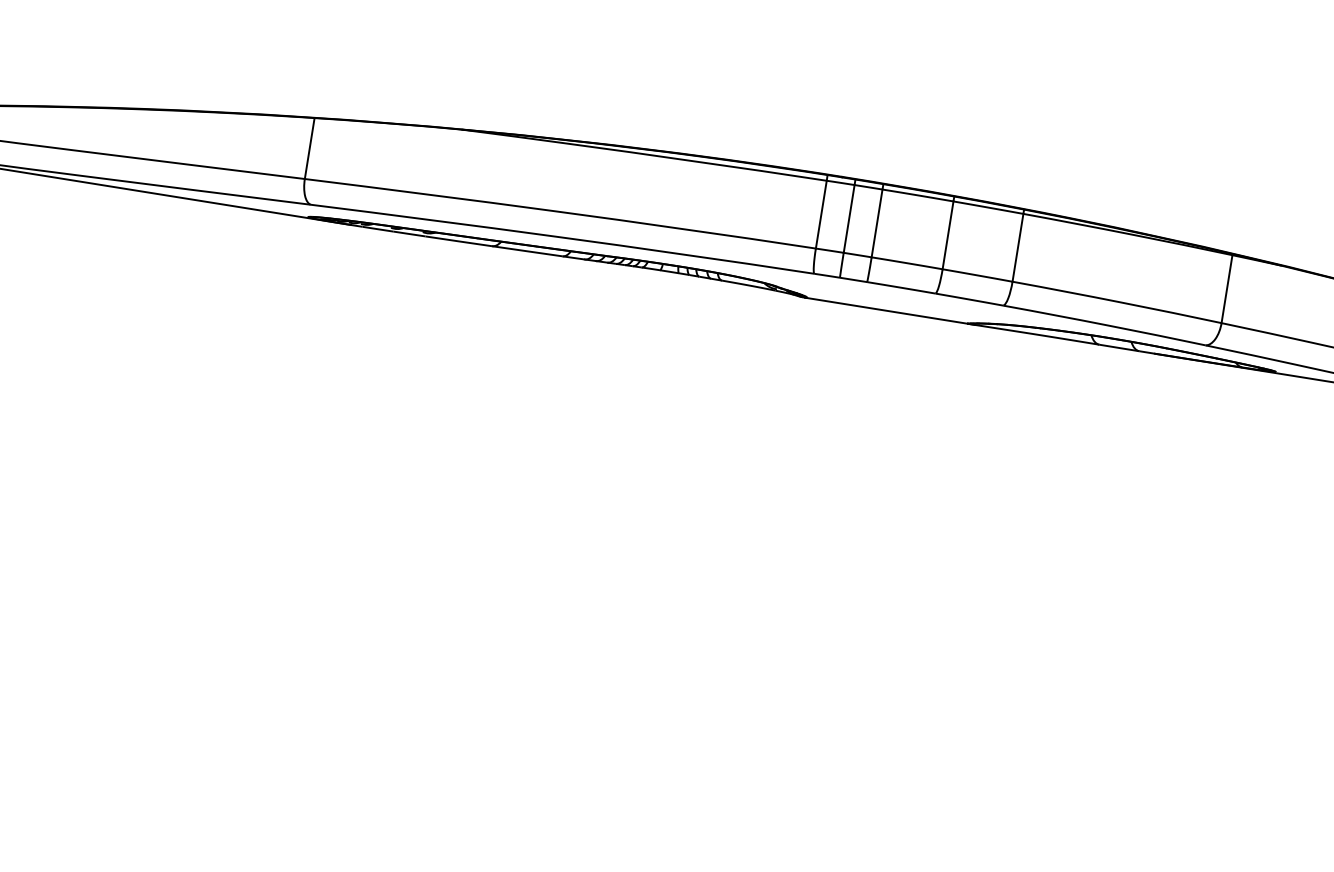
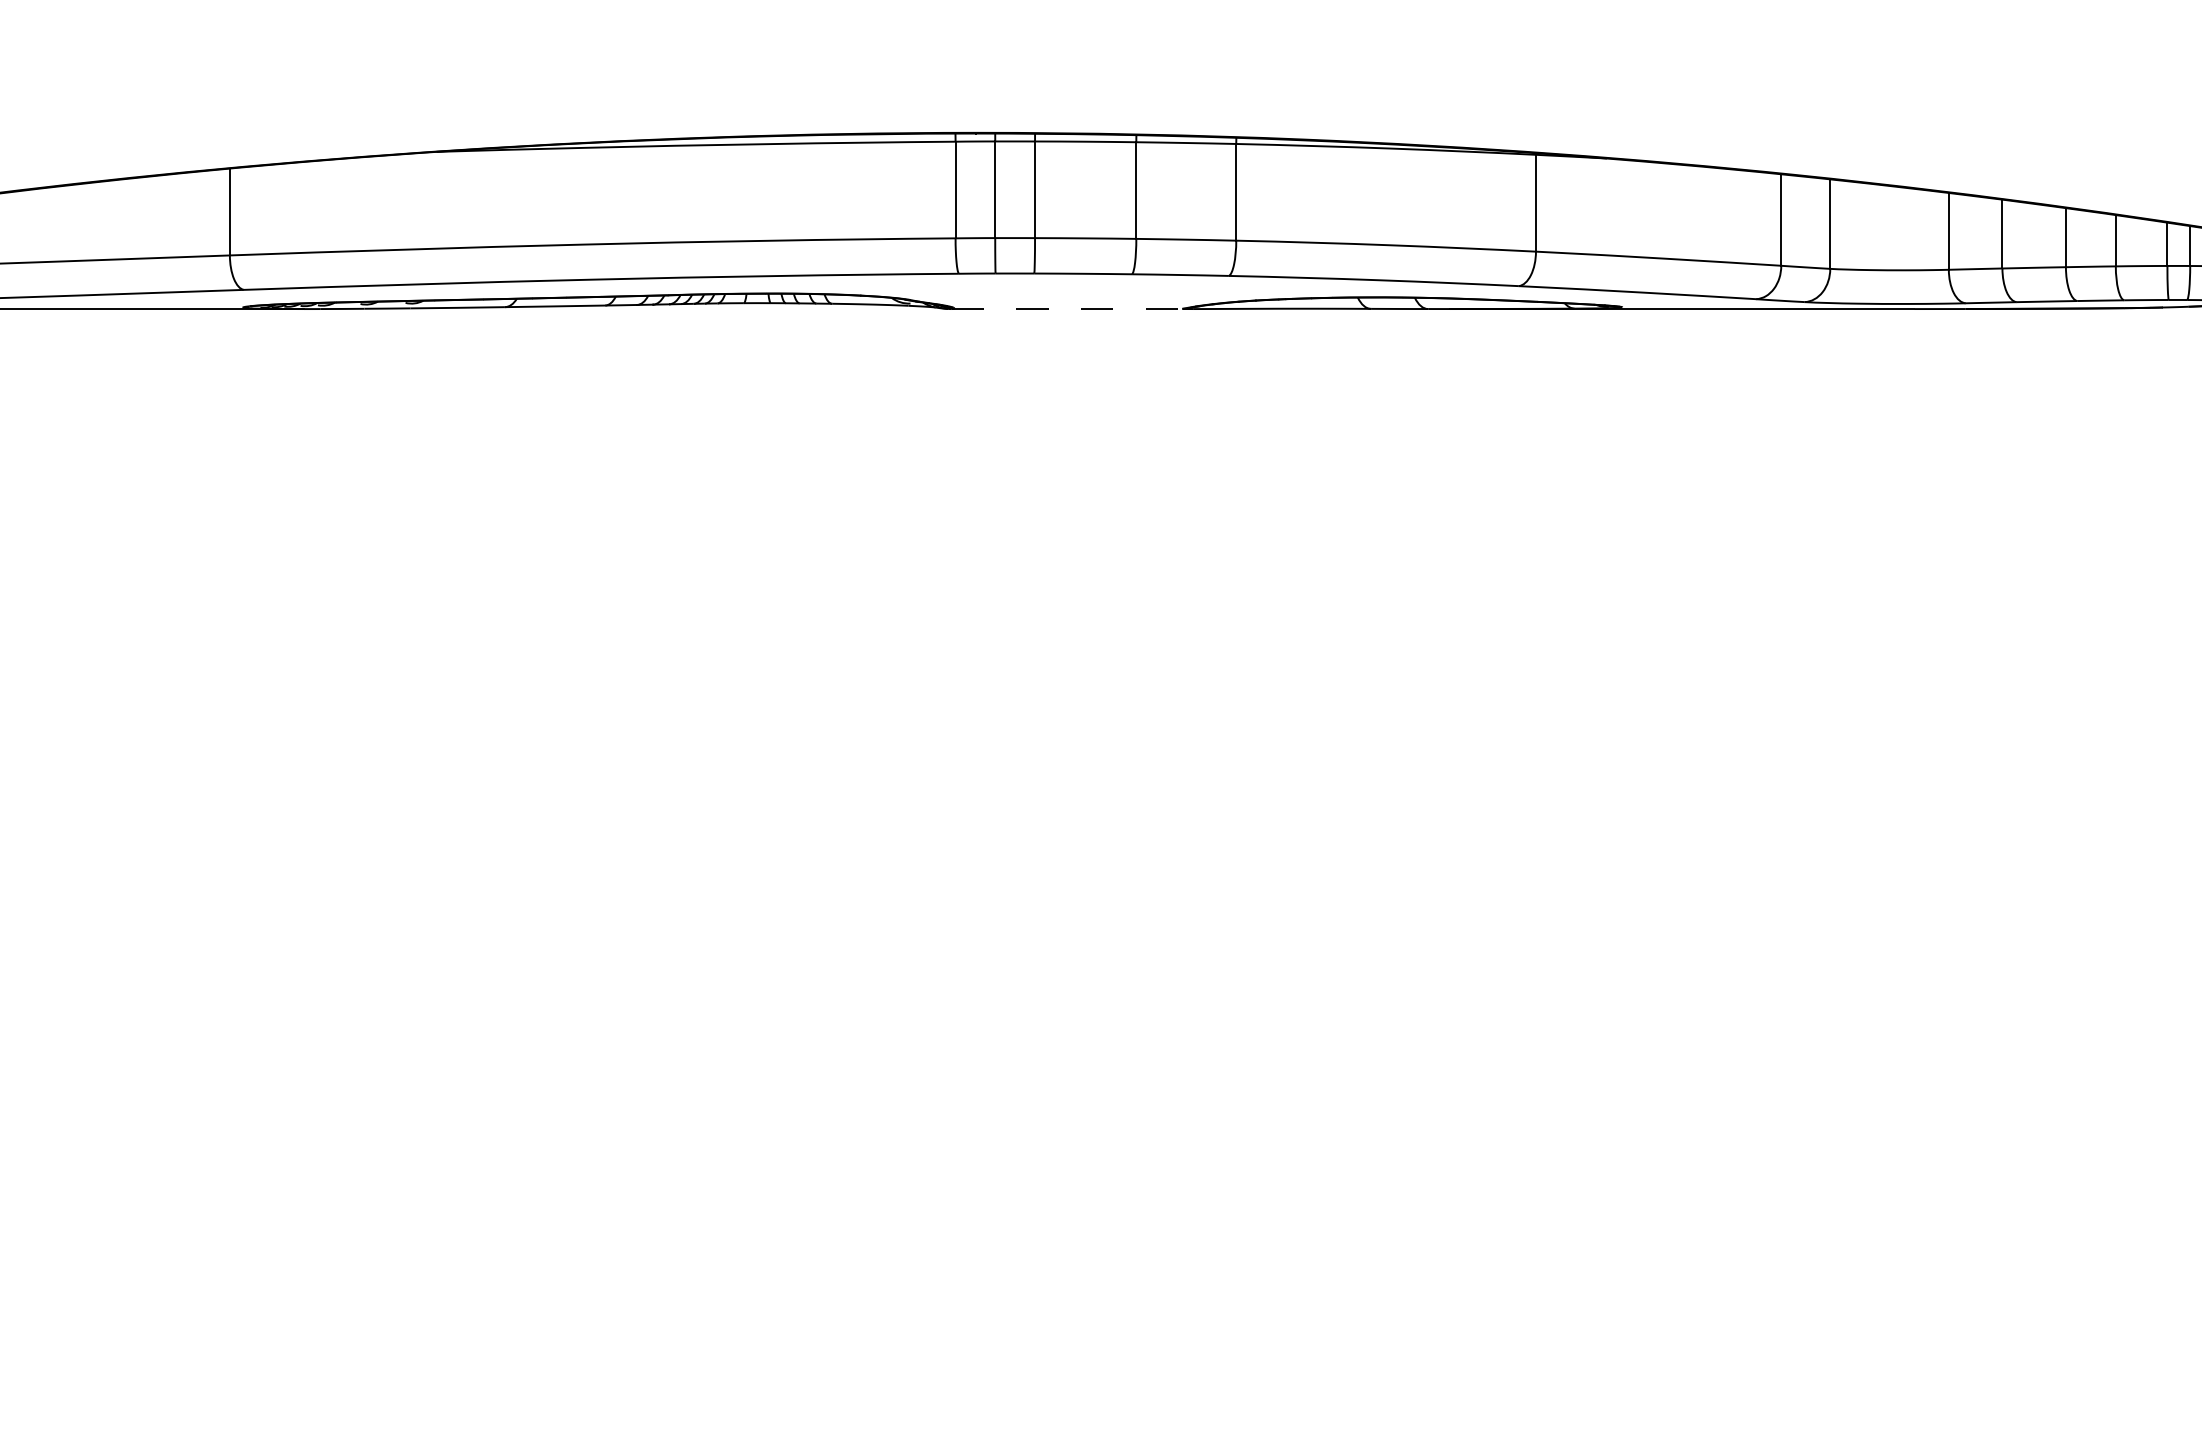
line: (890, 311) -> (1073, 309), solid -> dashed

